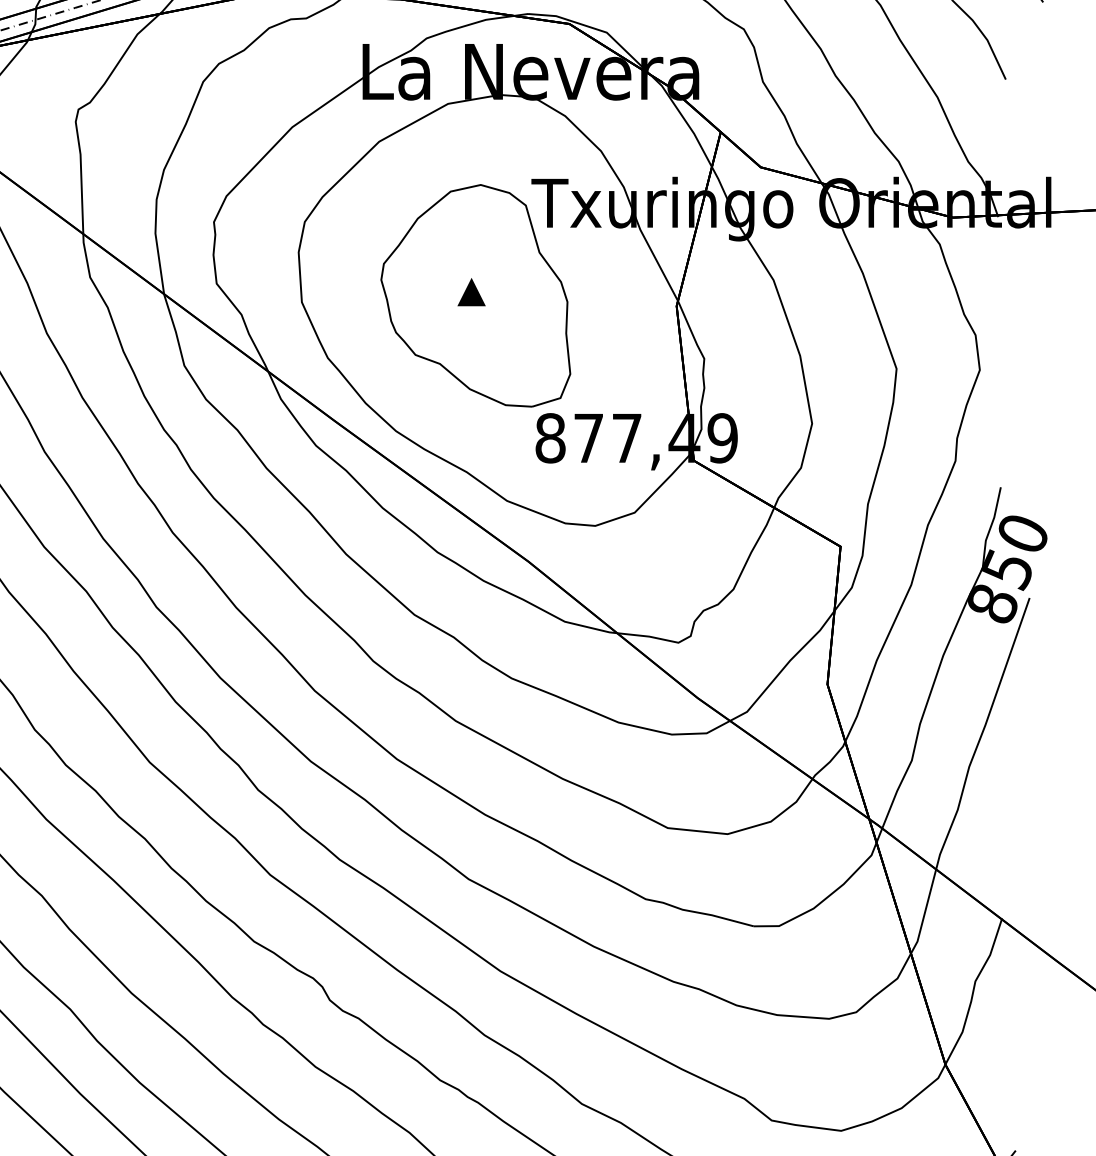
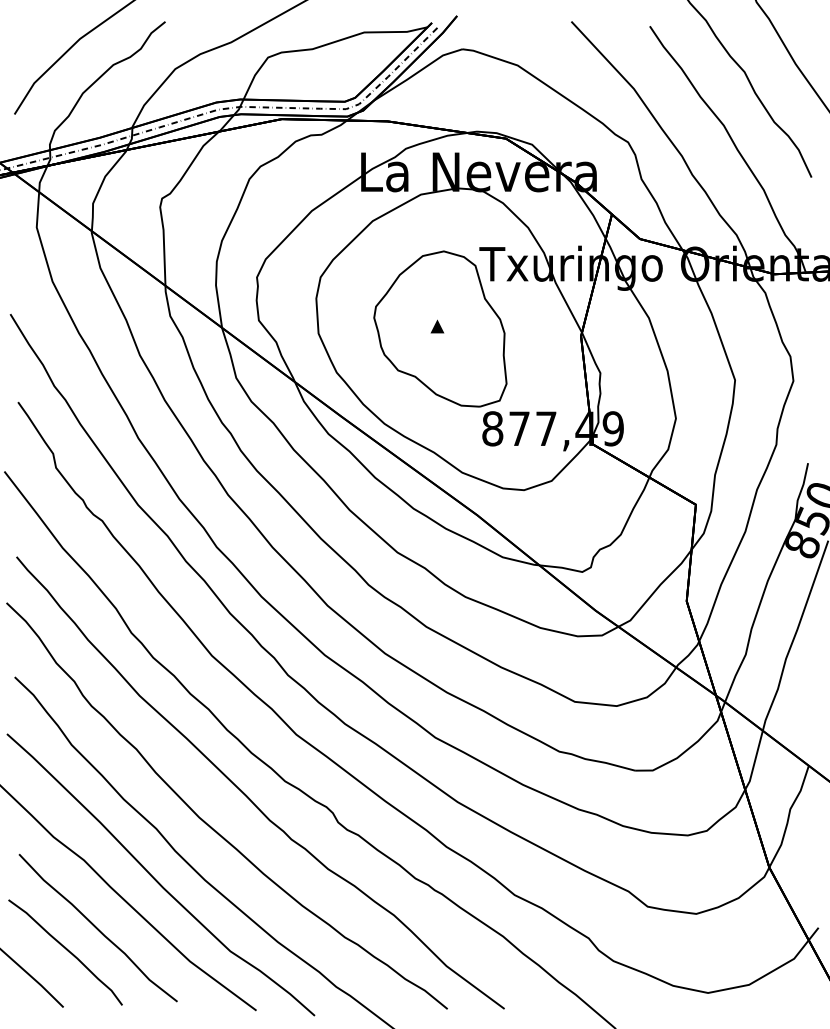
part: (471, 292) -> (437, 326), size x0.7

